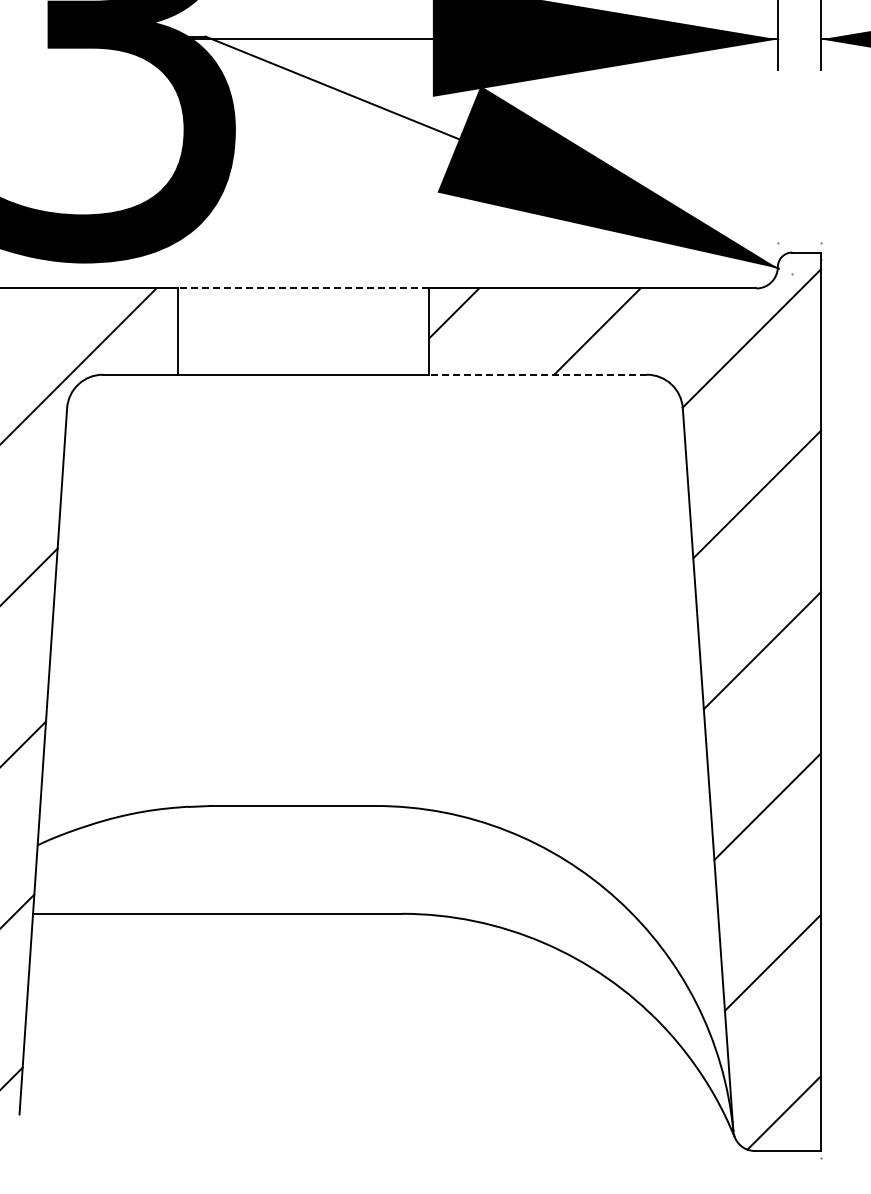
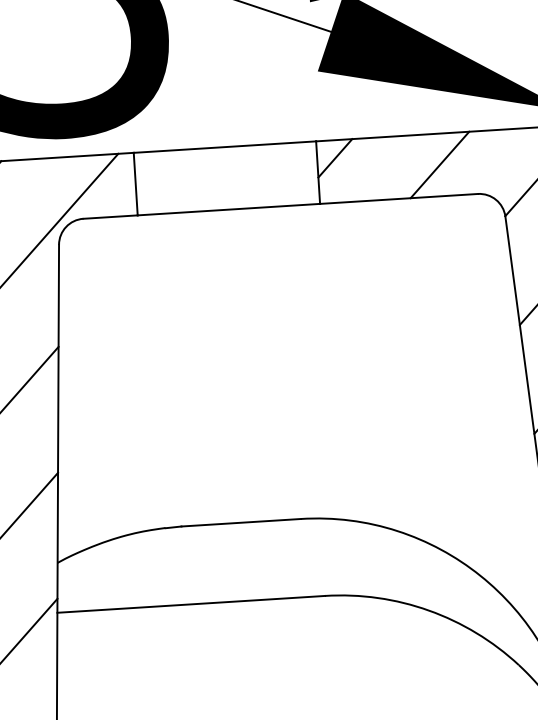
line: (303, 288) -> (224, 147), dashed -> solid
line: (538, 374) -> (399, 198), dashed -> solid

